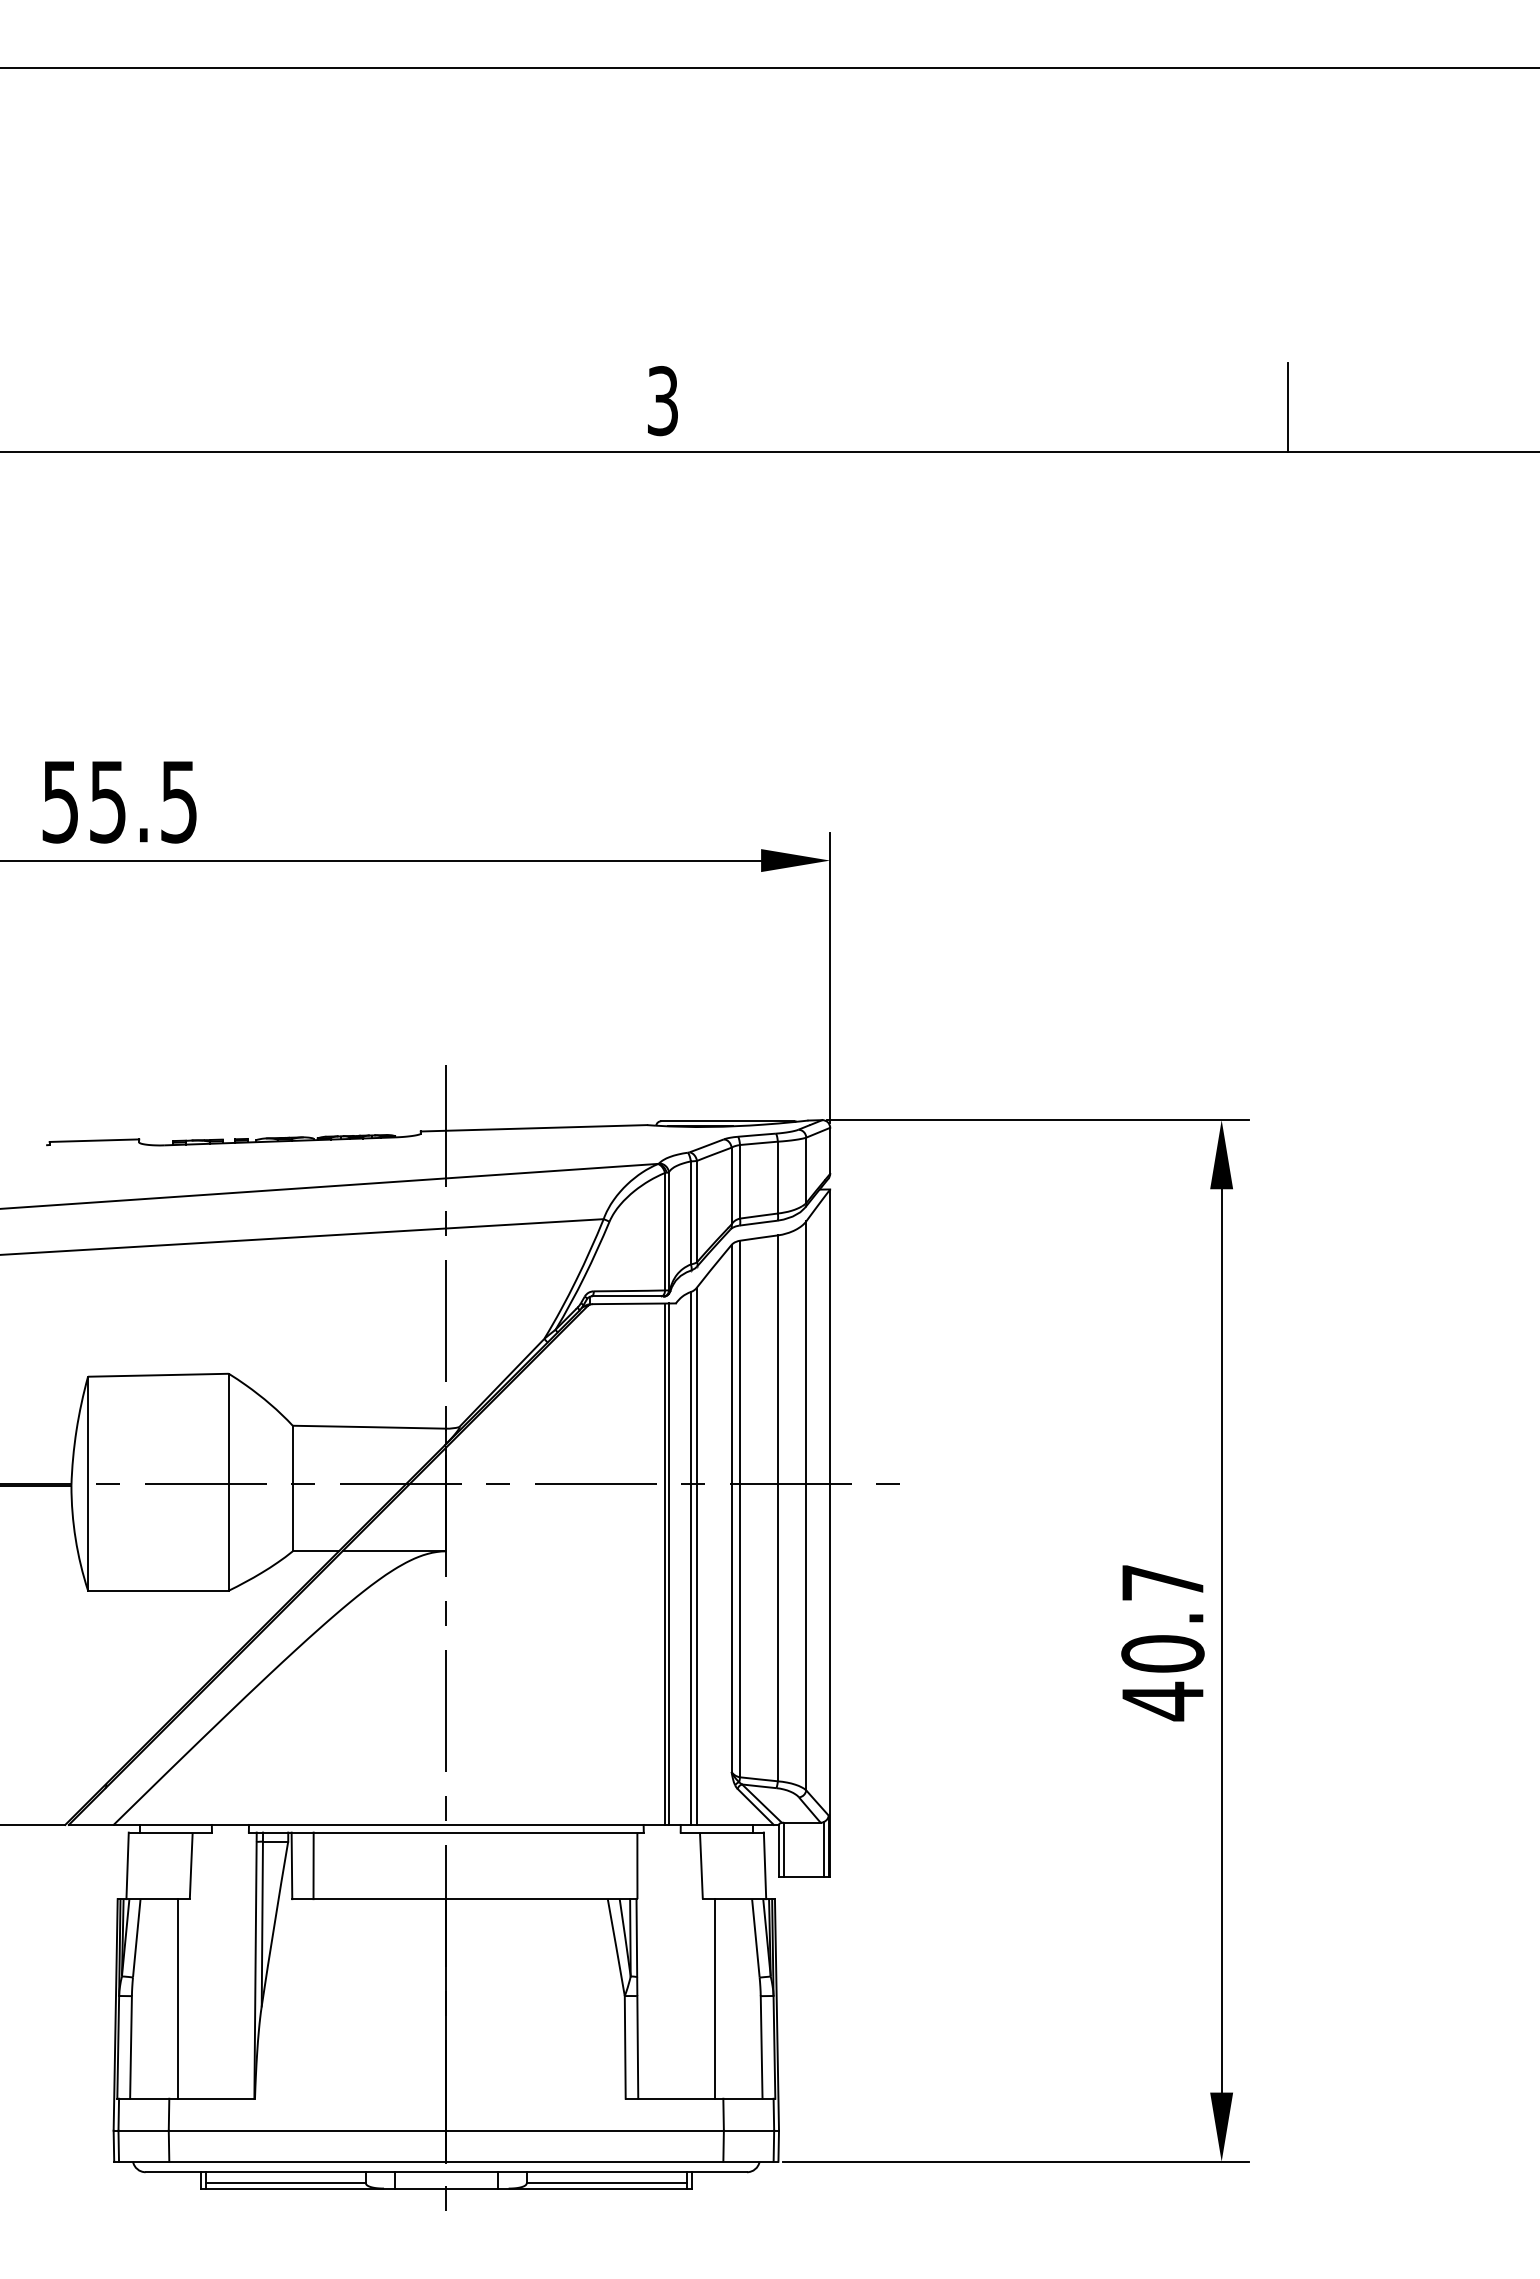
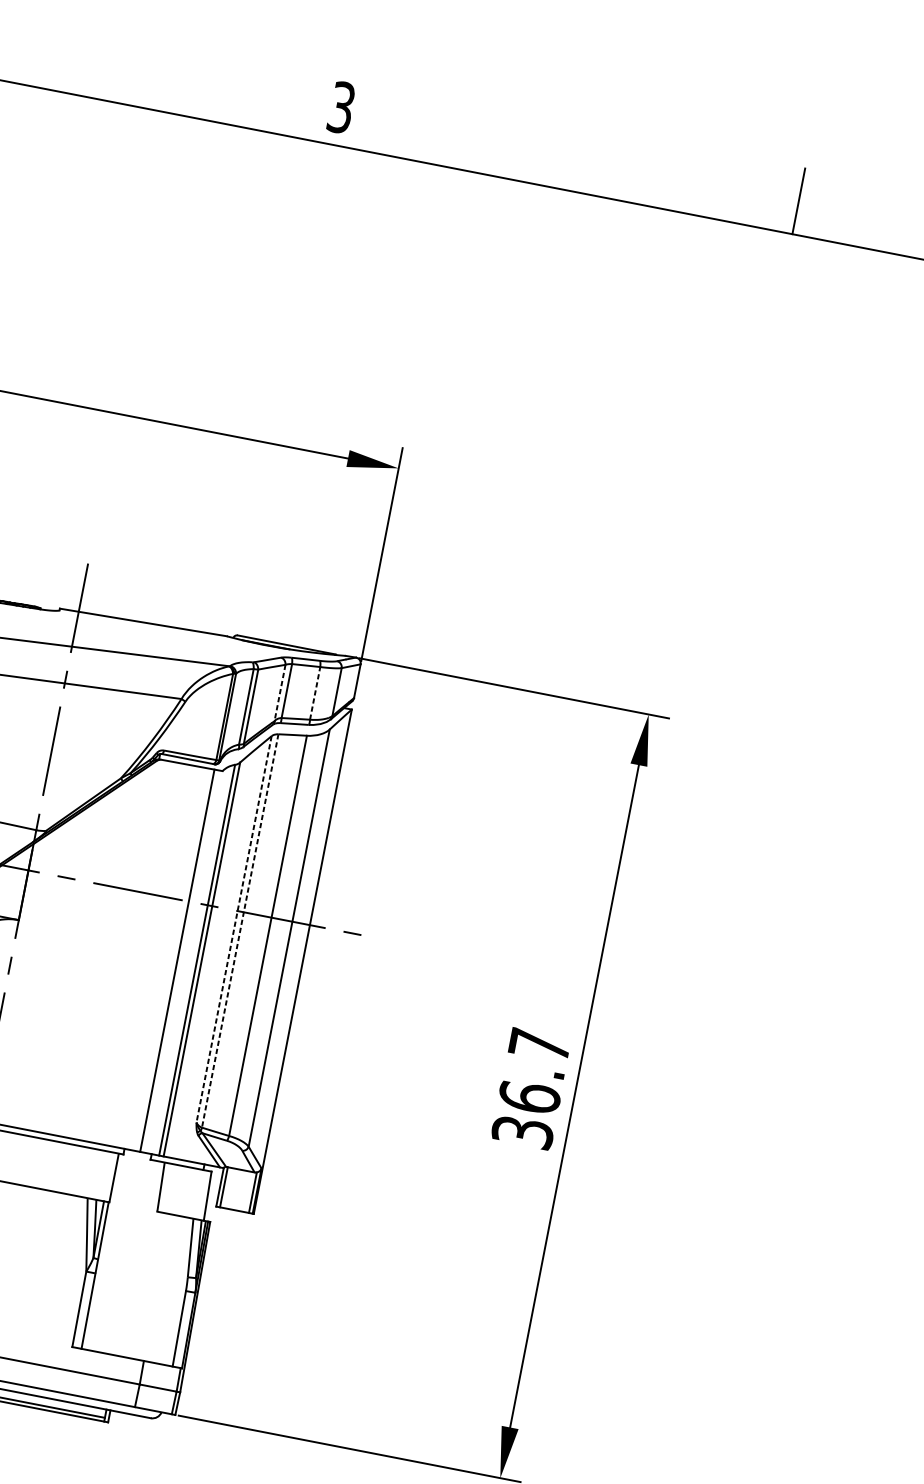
line: (777, 1177) -> (314, 693), solid -> dashed
line: (731, 1186) -> (279, 693), solid -> dashed
line: (731, 1508) -> (234, 929), solid -> dashed
line: (740, 1509) -> (240, 931), solid -> dashed
line: (668, 1563) -> (180, 960), removed
text: (1162, 1677) -> (525, 1114), 40.7 -> 36.7
line: (715, 1998) -> (152, 1286), removed

